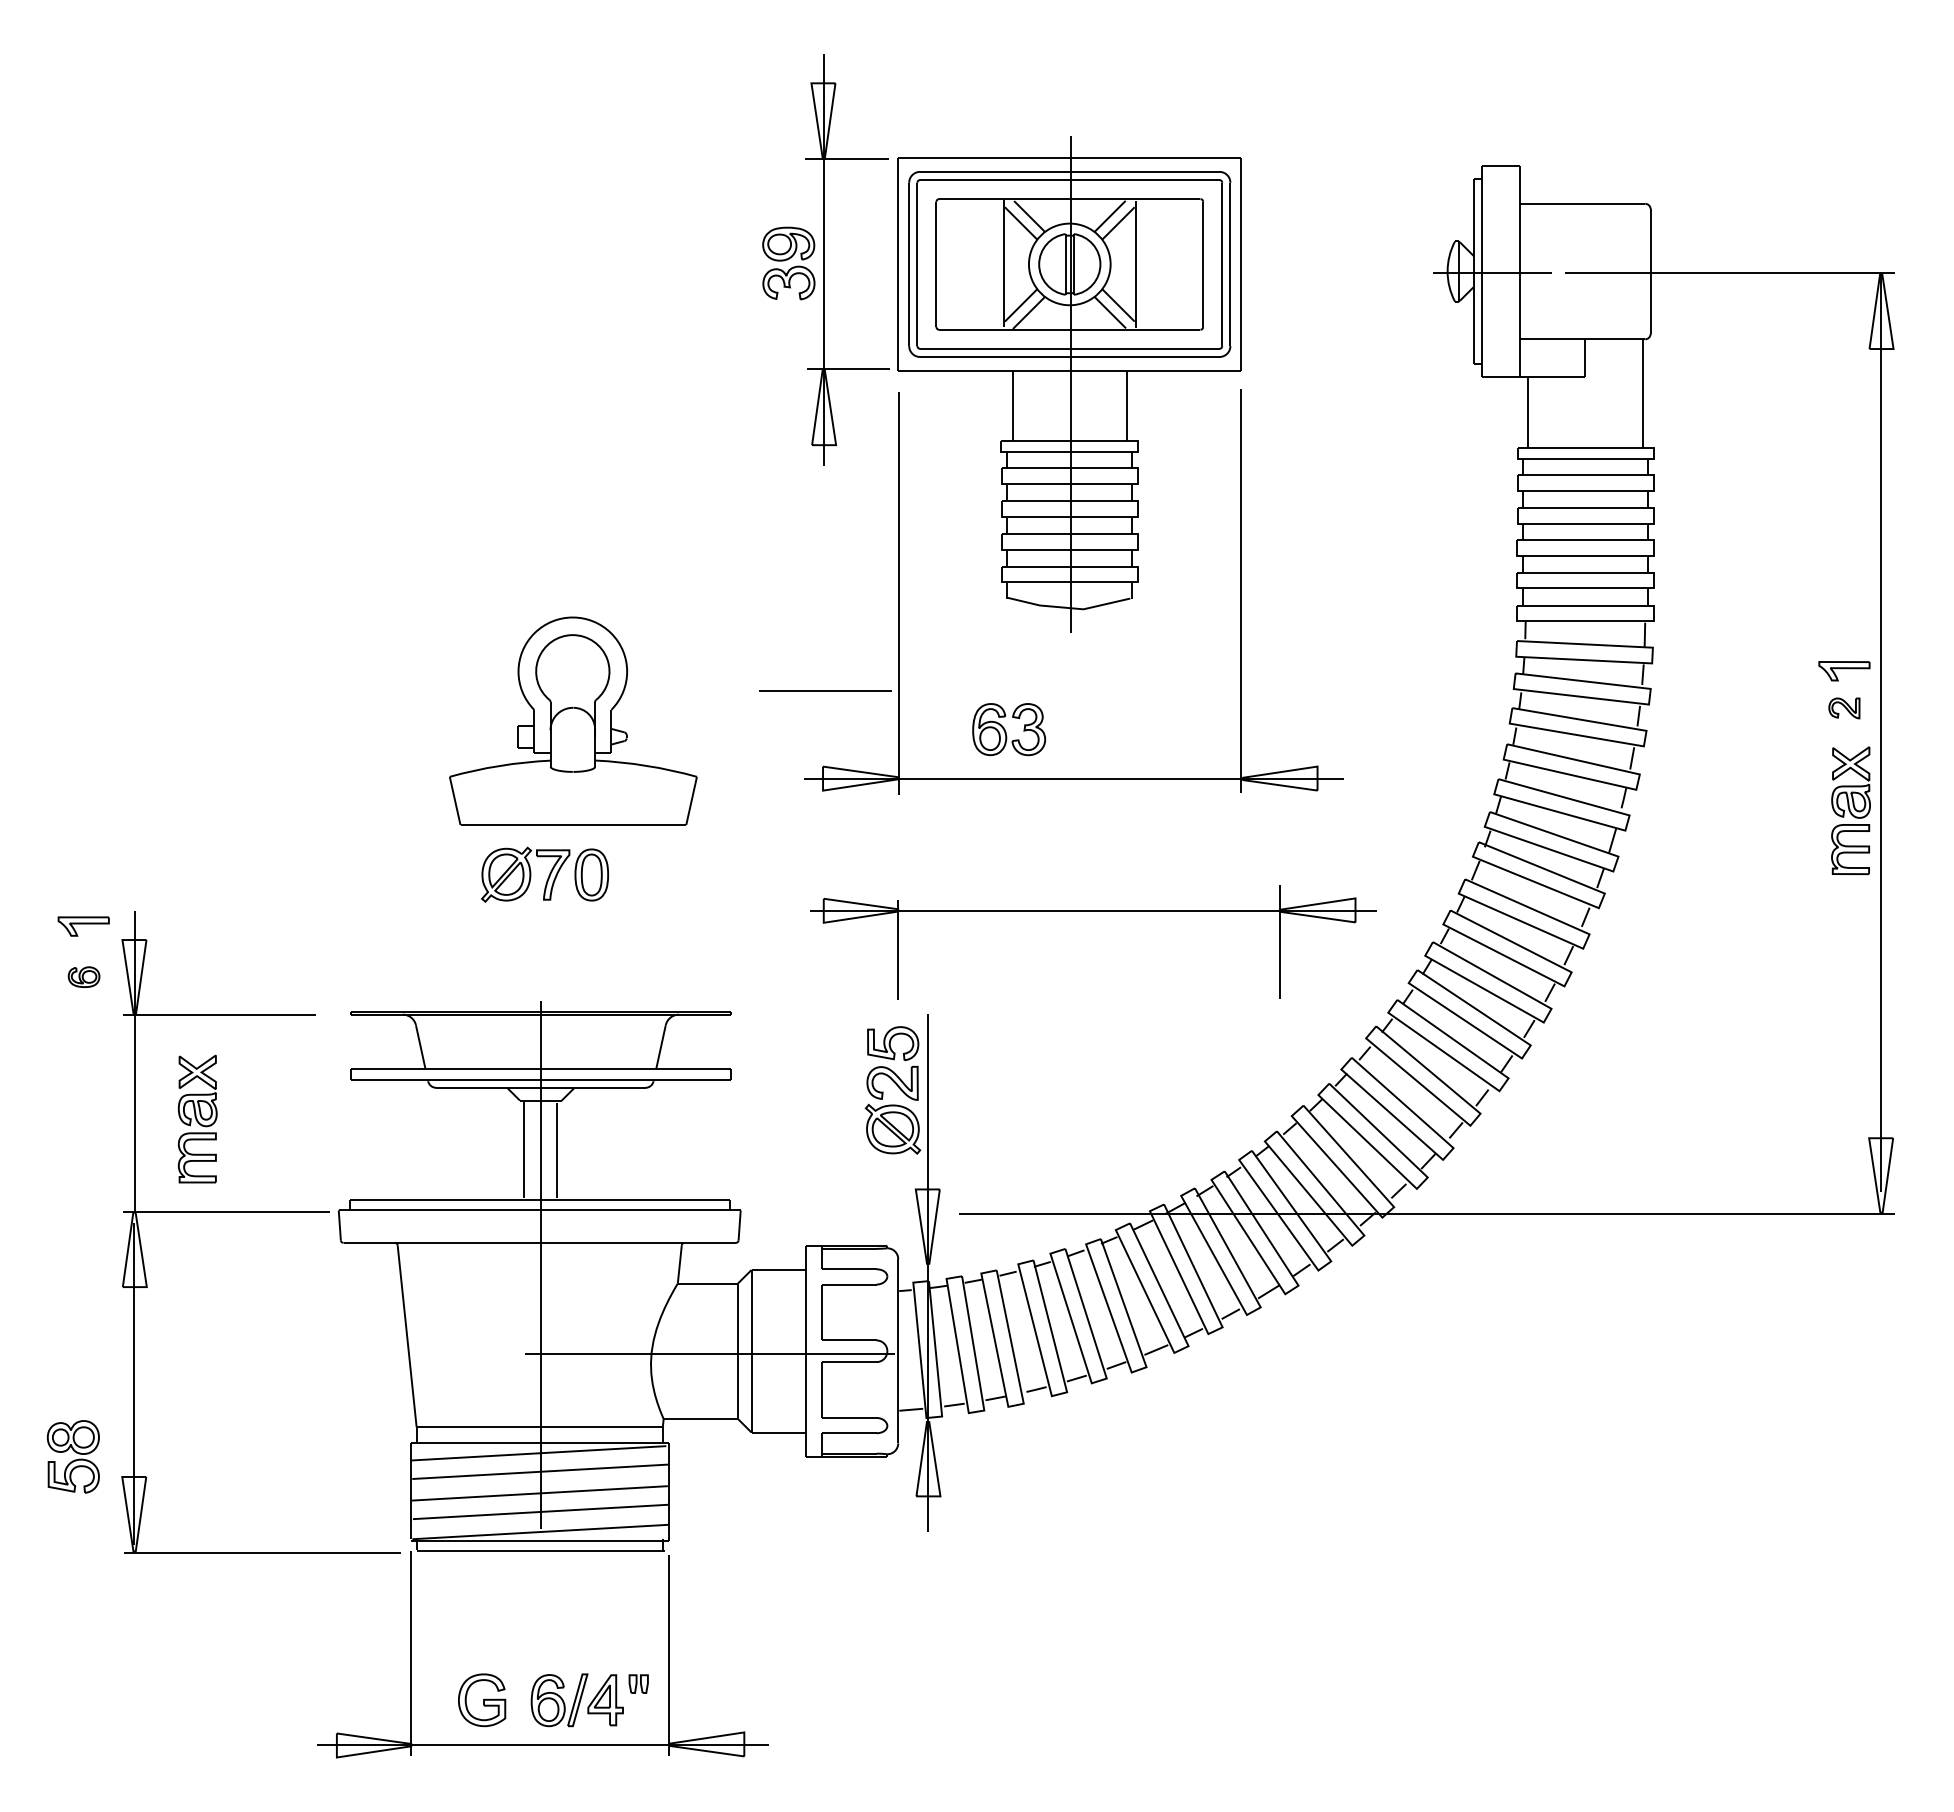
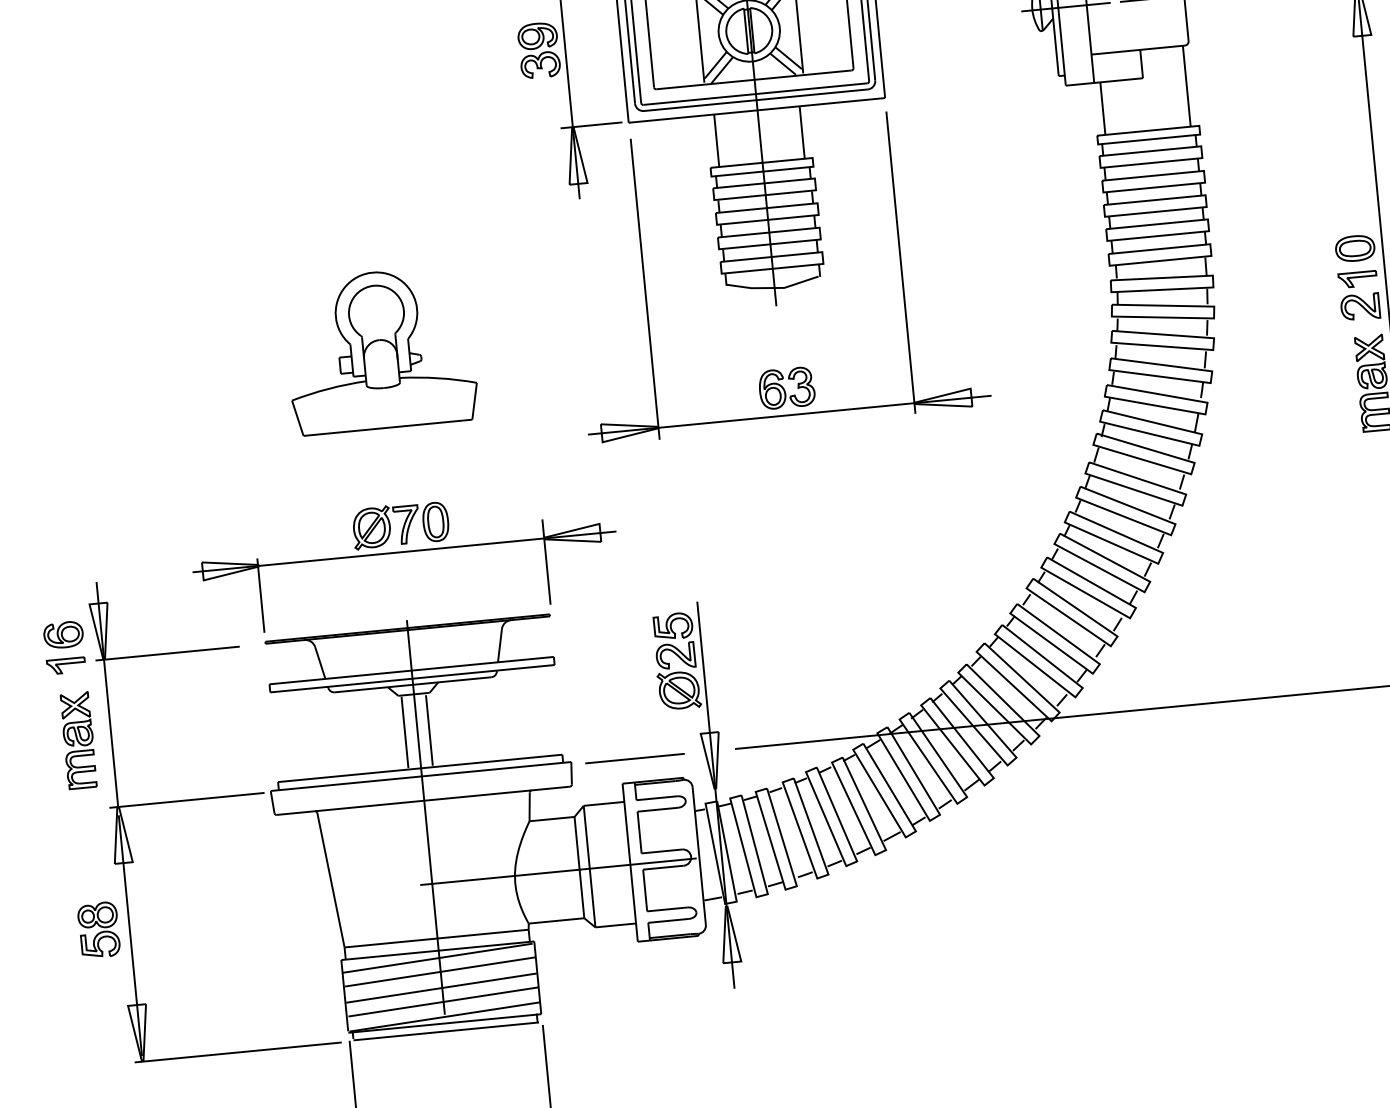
part: (1844, 629) -> (1354, 248), added
line: (825, 690) -> (634, 758), moved
part: (1844, 708) -> (1360, 307), size x1.67
part: (573, 720) -> (380, 349), moved
part: (1009, 729) -> (787, 388), moved
part: (1093, 911) -> (404, 552), moved
part: (83, 926) -> (66, 665), moved
part: (83, 976) -> (63, 634), size x1.67
part: (197, 1118) -> (78, 740), moved
part: (72, 1456) -> (98, 929), moved

